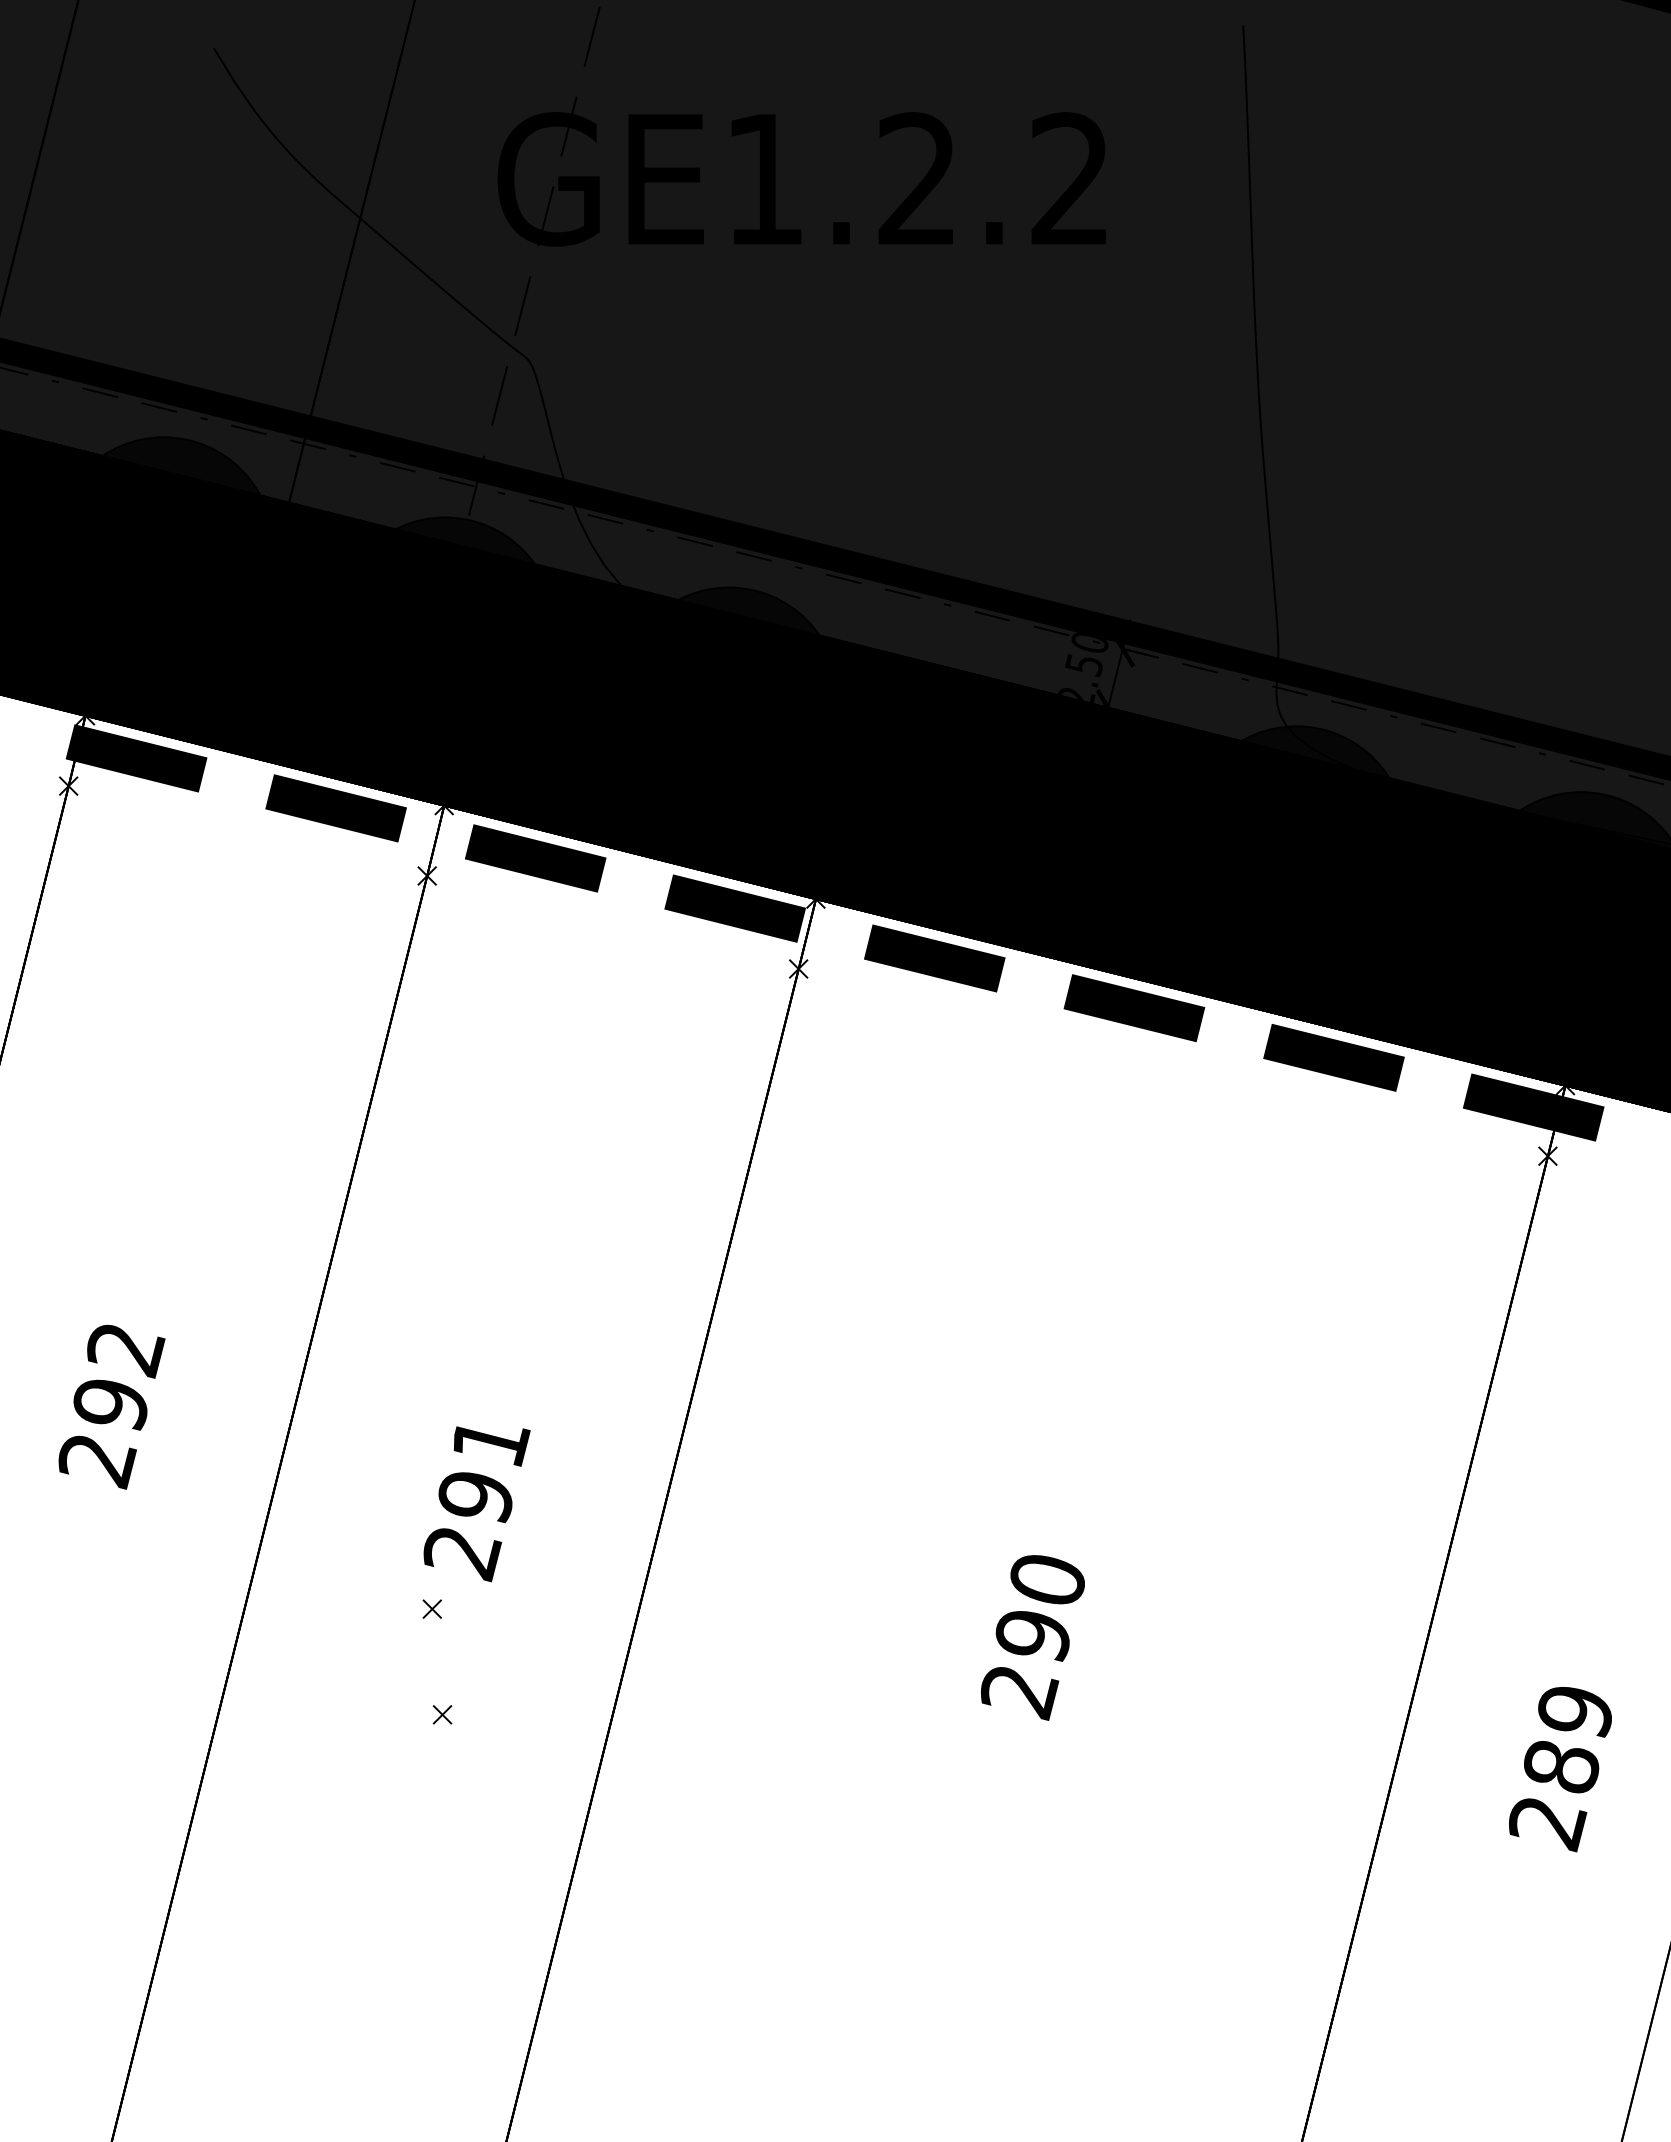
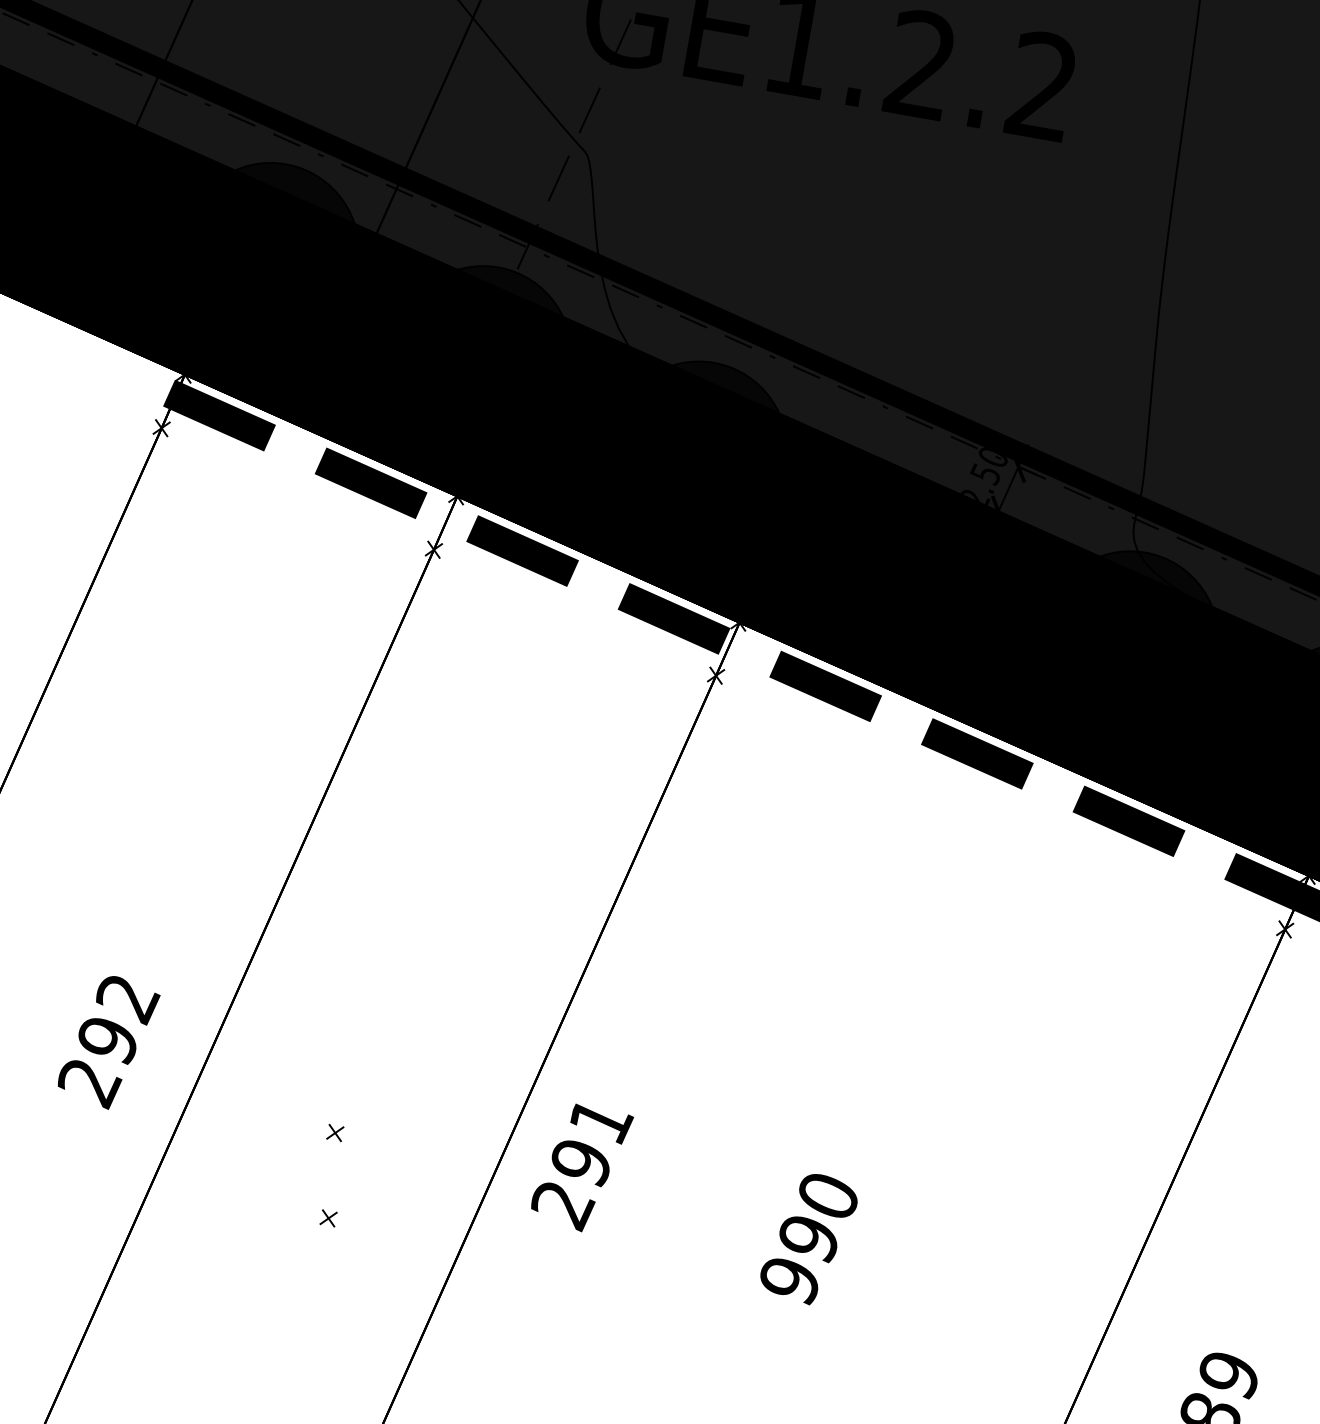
text: (111, 1406) -> (108, 1041), moved
text: (476, 1504) -> (580, 1168), moved
text: (1019, 1693) -> (790, 1282), 290 -> 990

